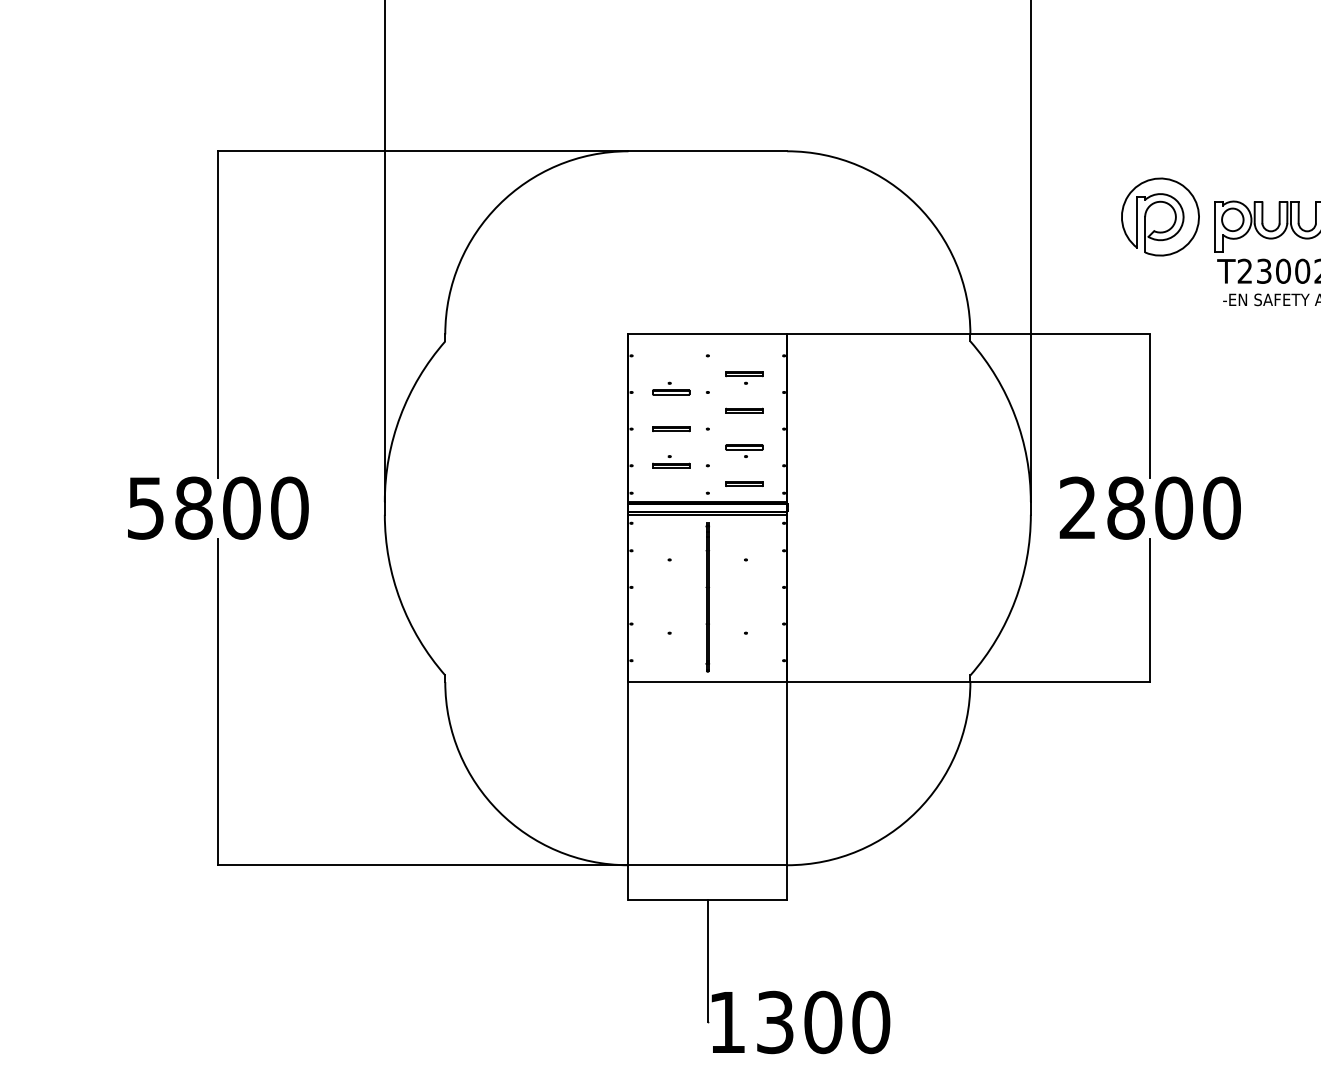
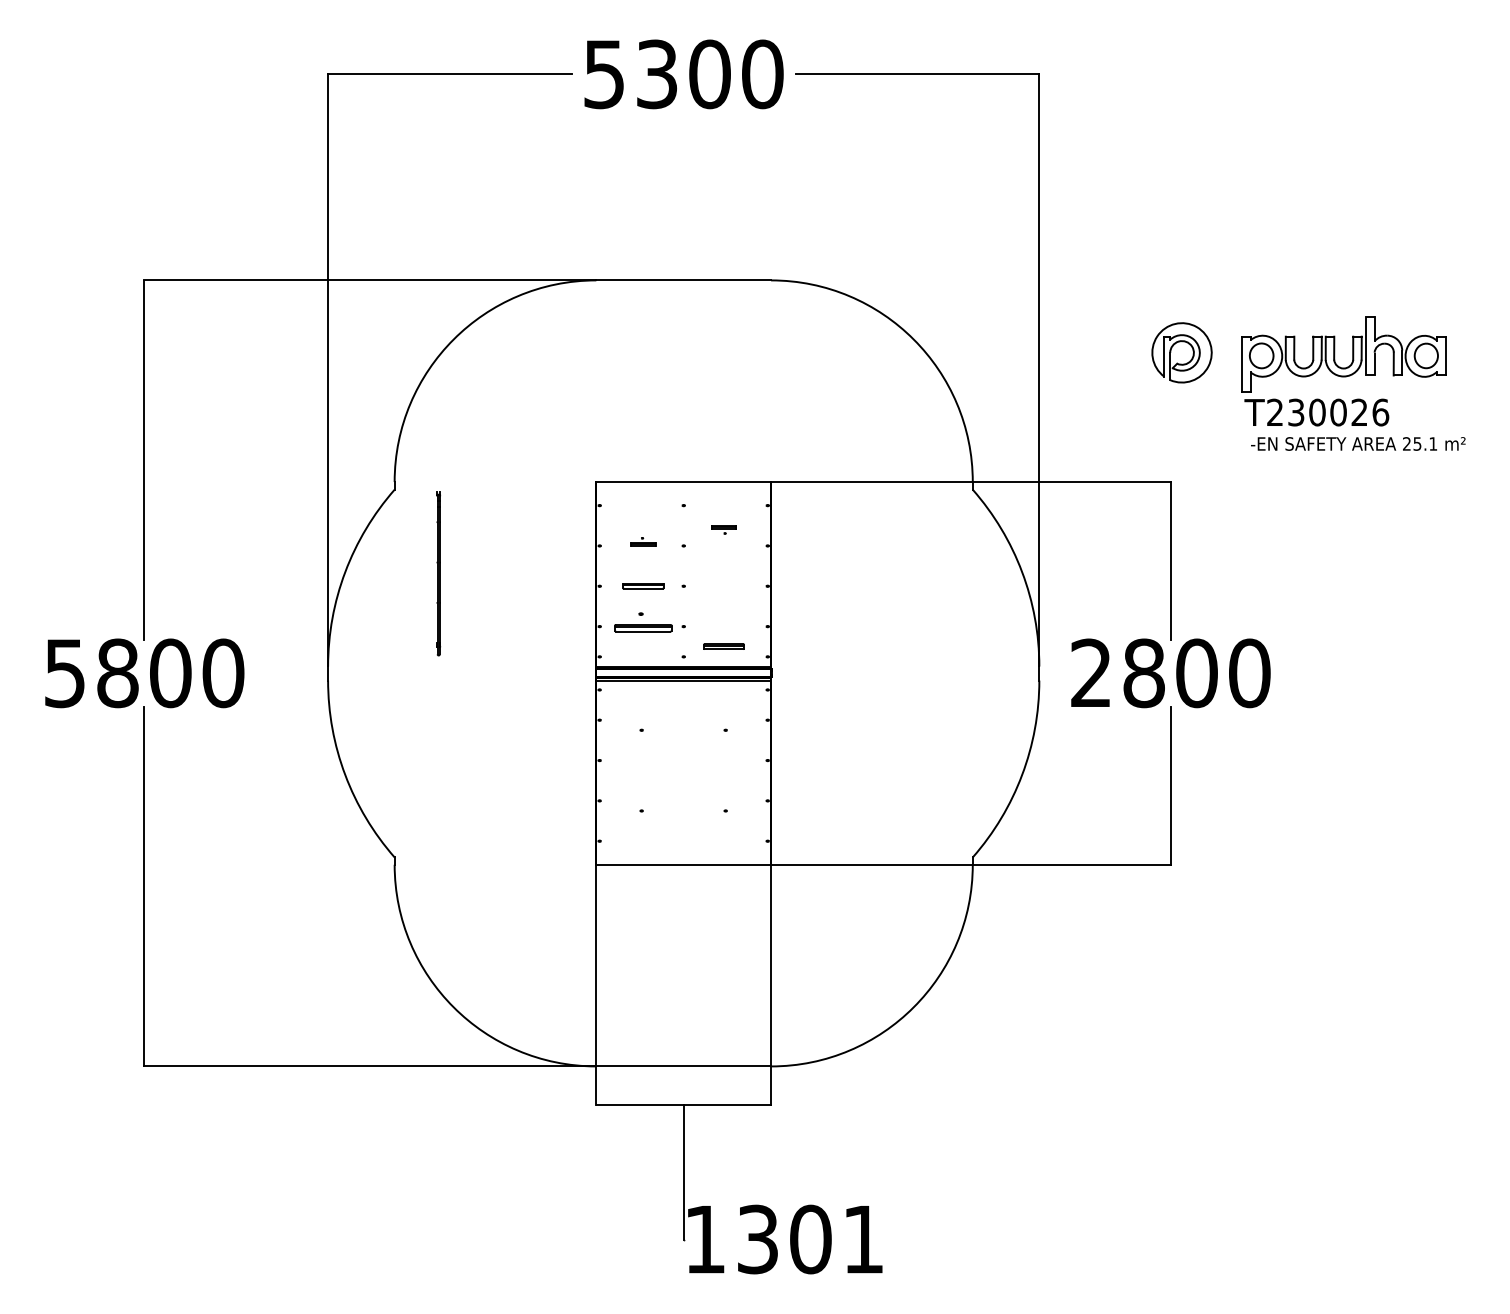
part: (1159, 216) -> (1181, 352), size x0.7
part: (743, 377) -> (723, 529), size x0.6
part: (671, 388) -> (643, 541), size x0.6
part: (743, 411) -> (723, 566), removed
part: (743, 451) -> (723, 610), removed
part: (671, 462) -> (643, 622), size x1.4
part: (707, 597) -> (438, 573), moved
text: (871, 1022) -> (863, 1239), 1300 -> 1301

